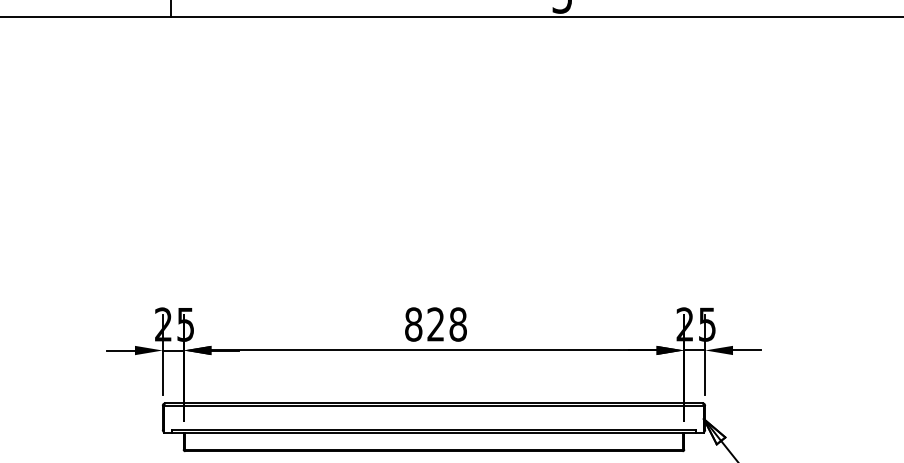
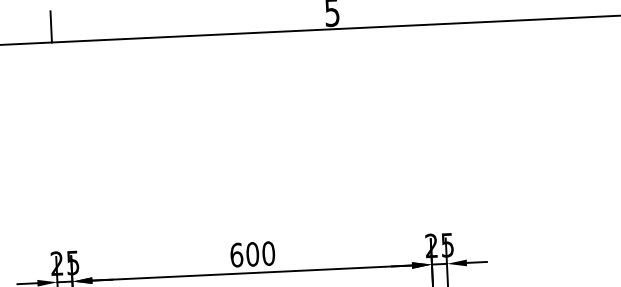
text: (436, 324) -> (253, 254), 828 -> 600

